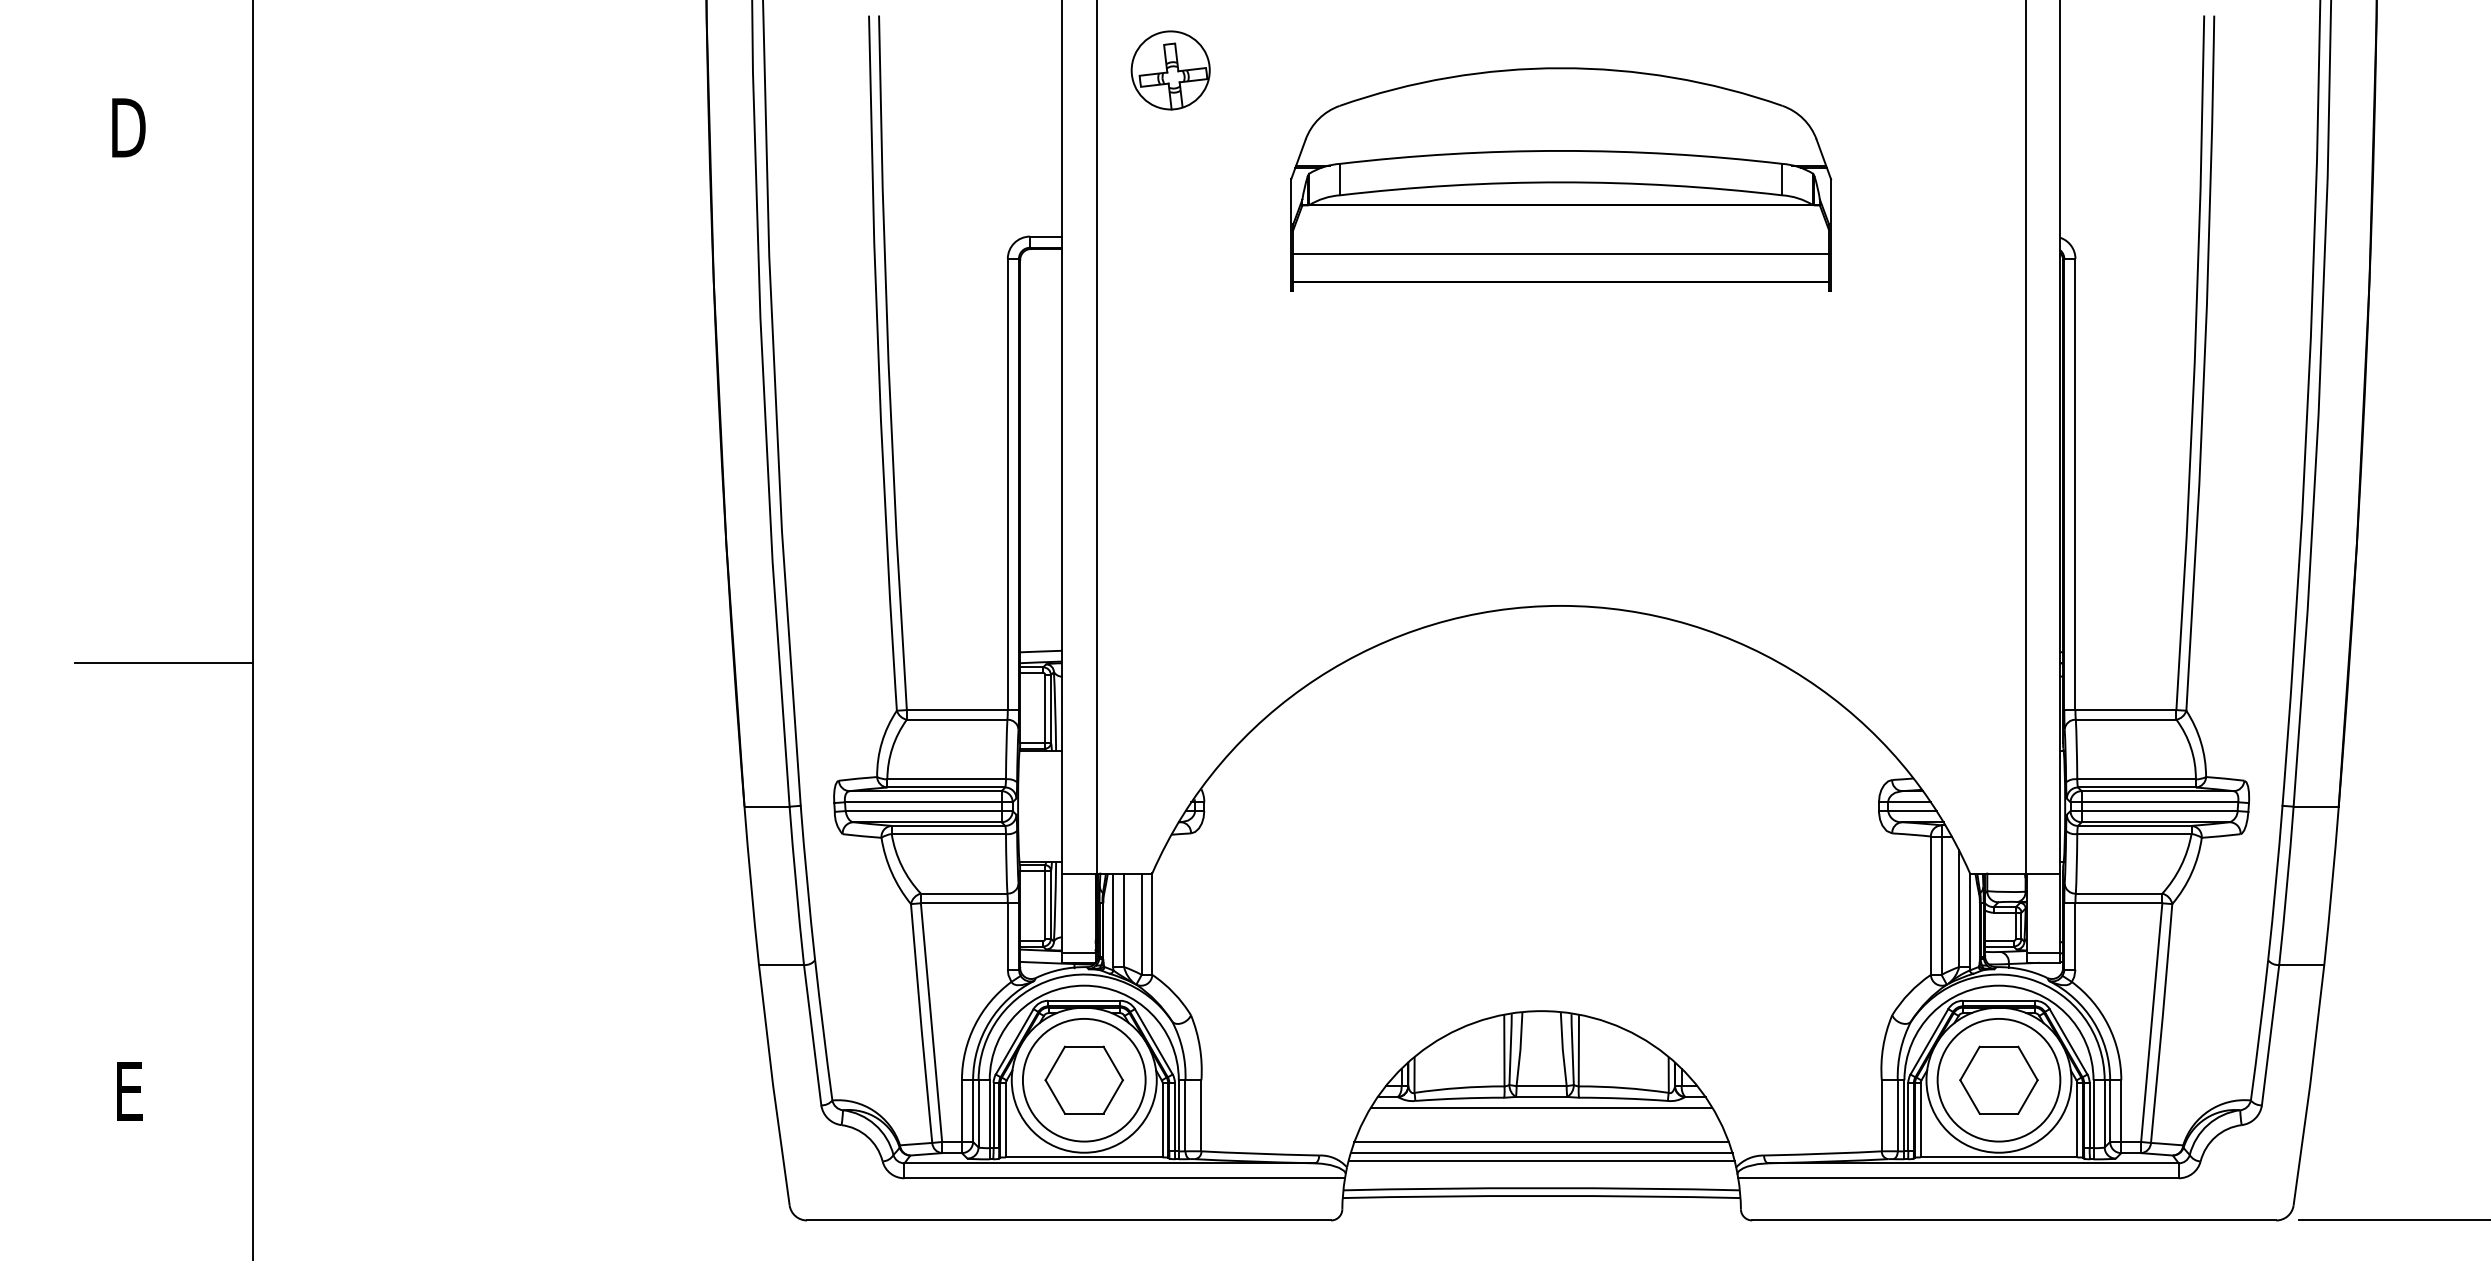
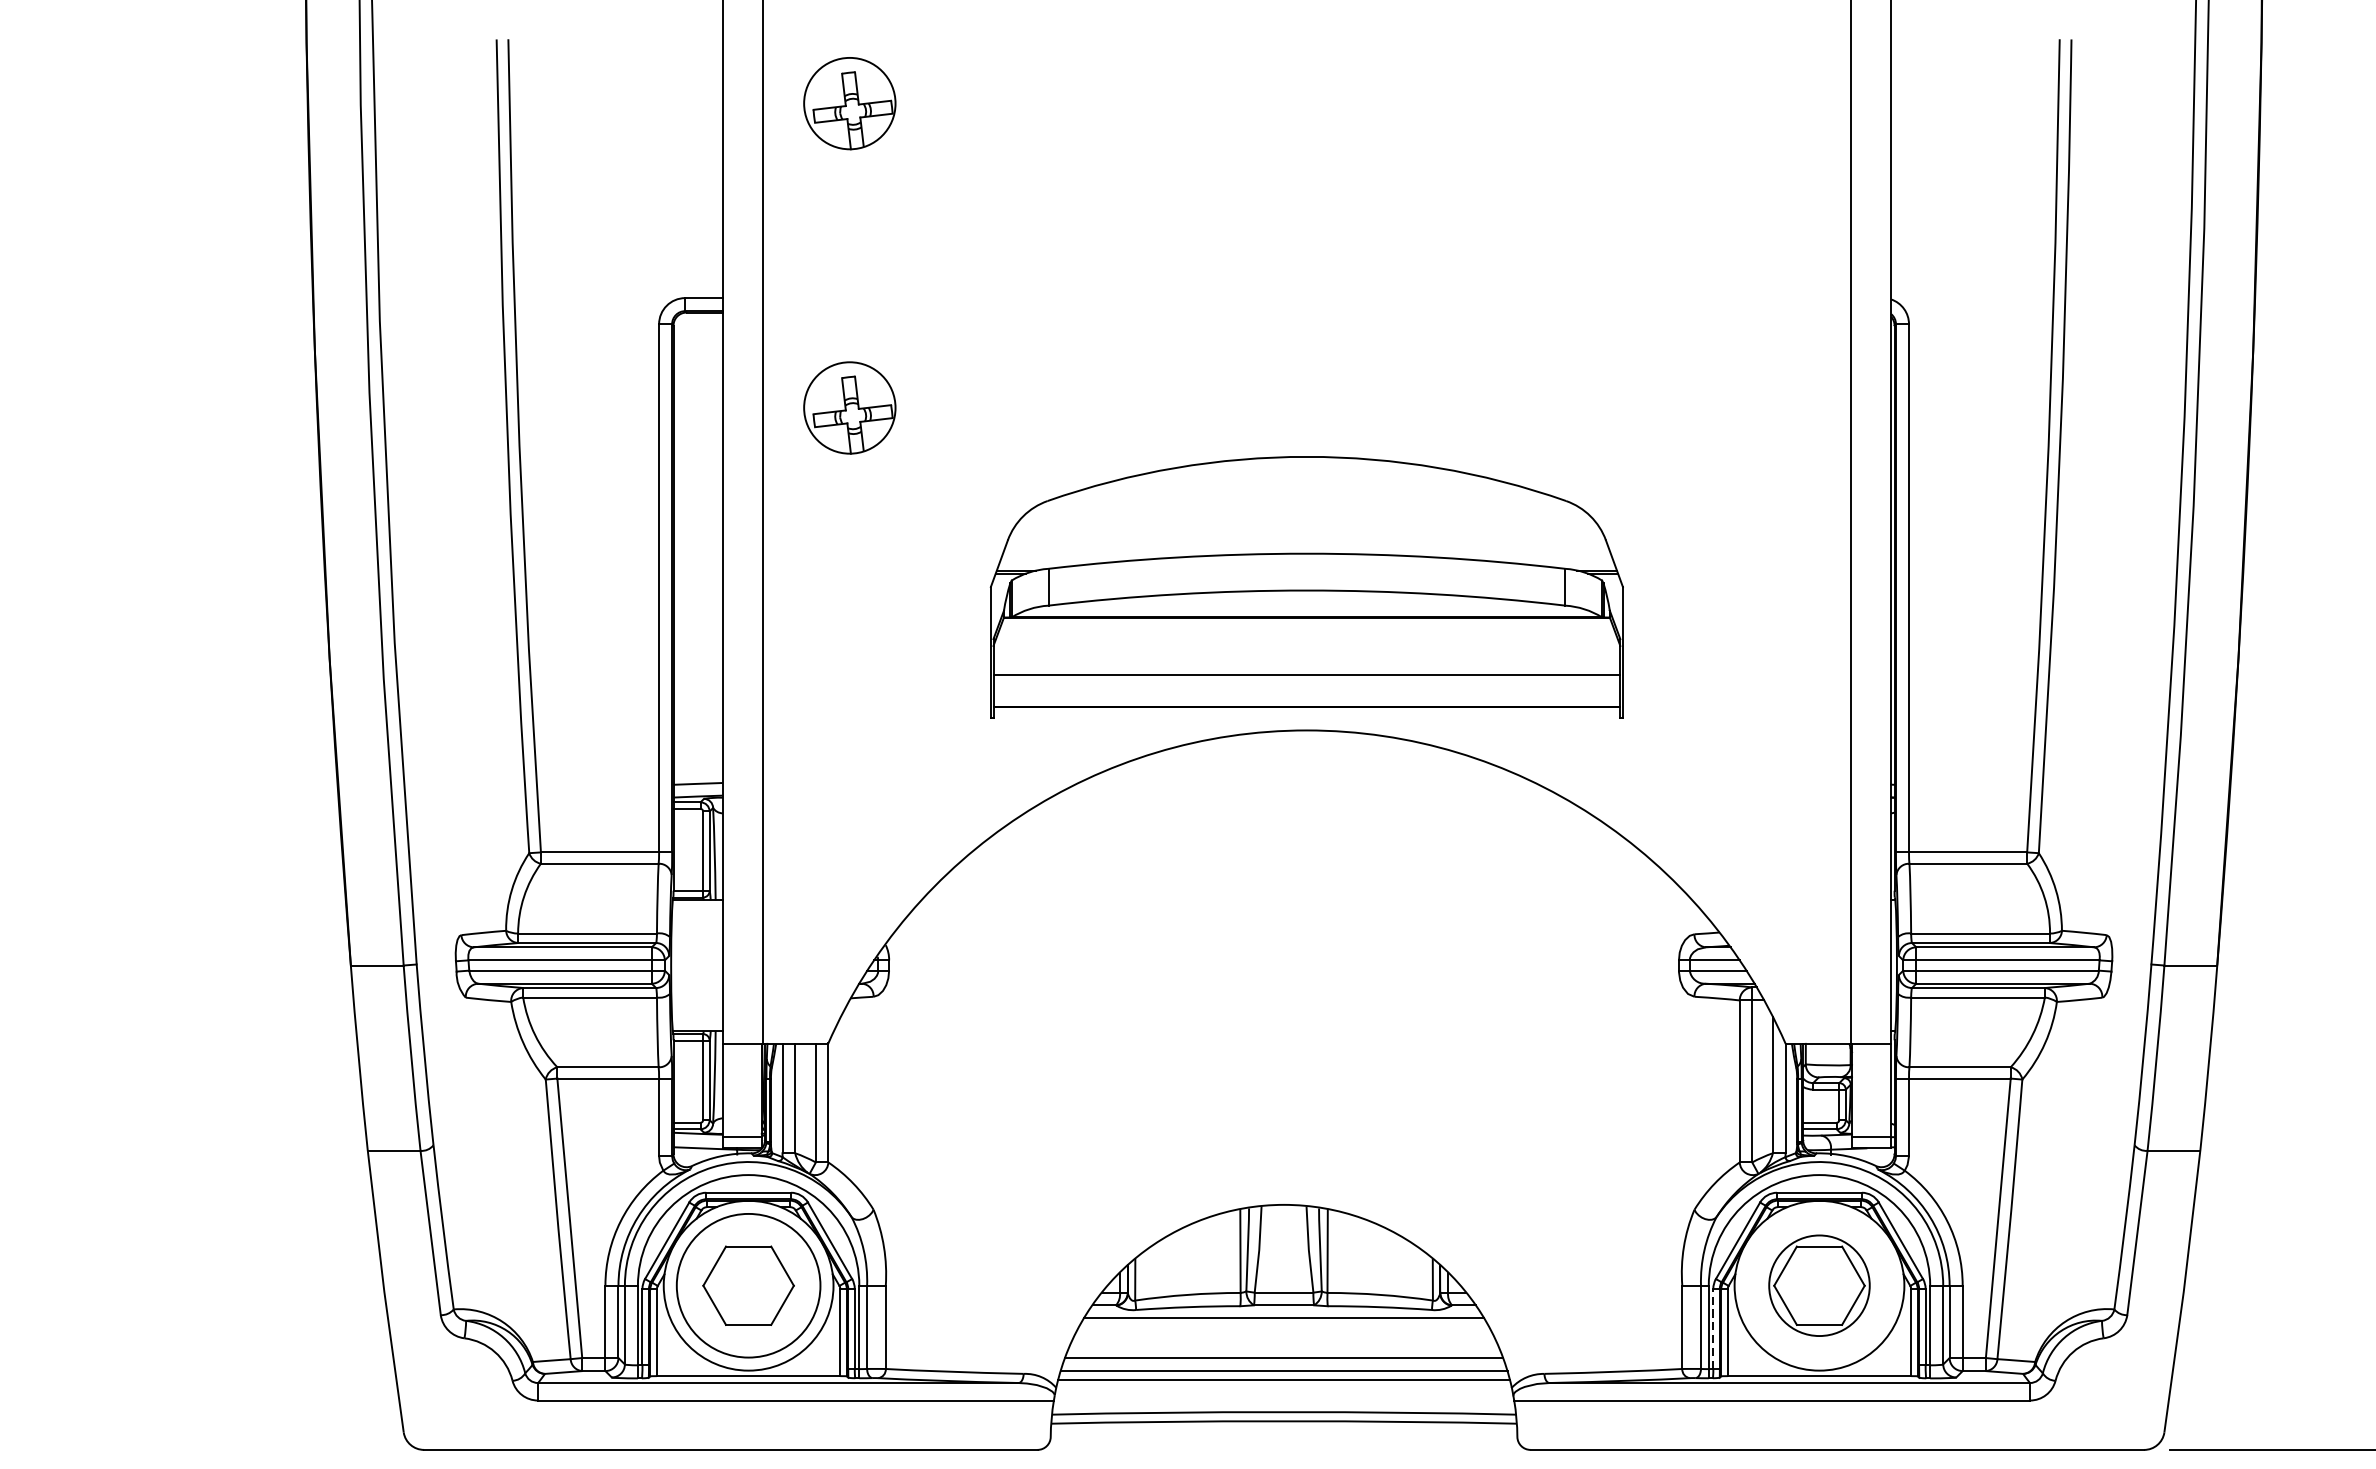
part: (1561, 179) -> (1307, 587), moved
part: (1170, 330) -> (849, 408), added
circle: (1998, 1079) -> (1818, 1284), size x0.7
line: (1908, 1116) -> (1713, 1328), solid -> dashed

